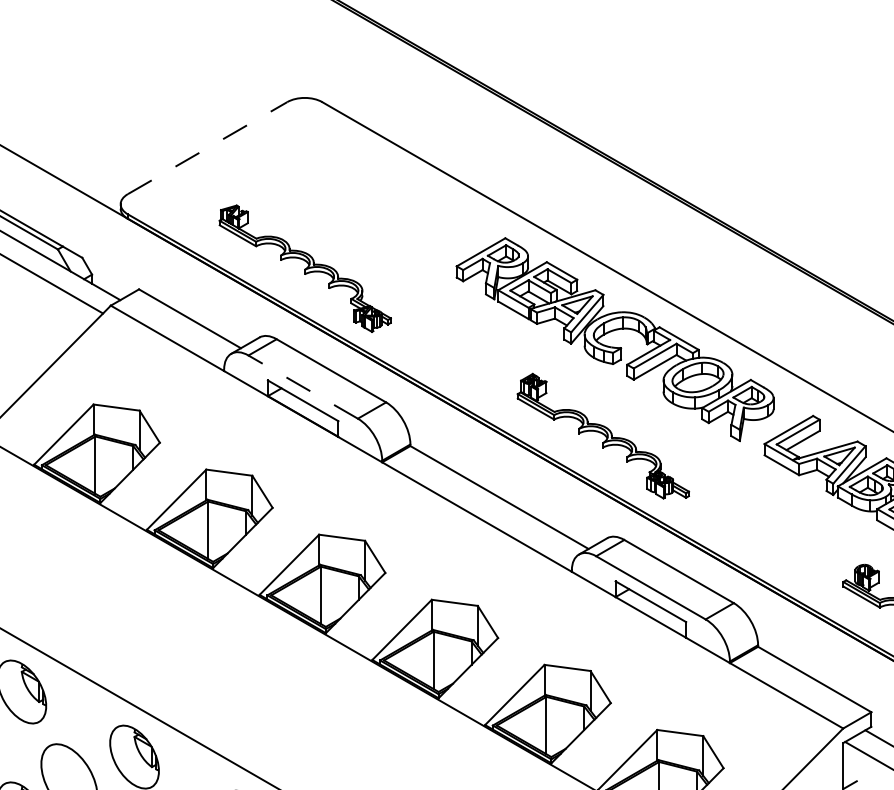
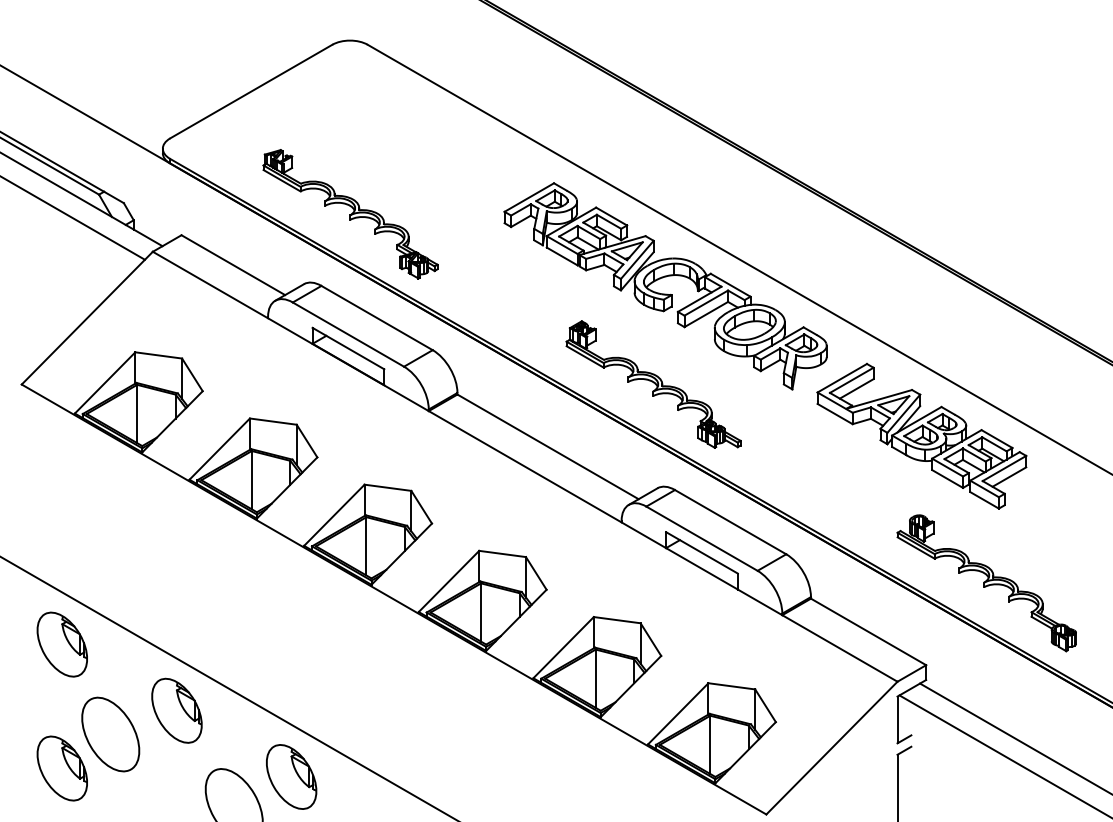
line: (207, 148) -> (251, 91), dashed -> solid
line: (303, 387) -> (348, 334), dashed -> solid

